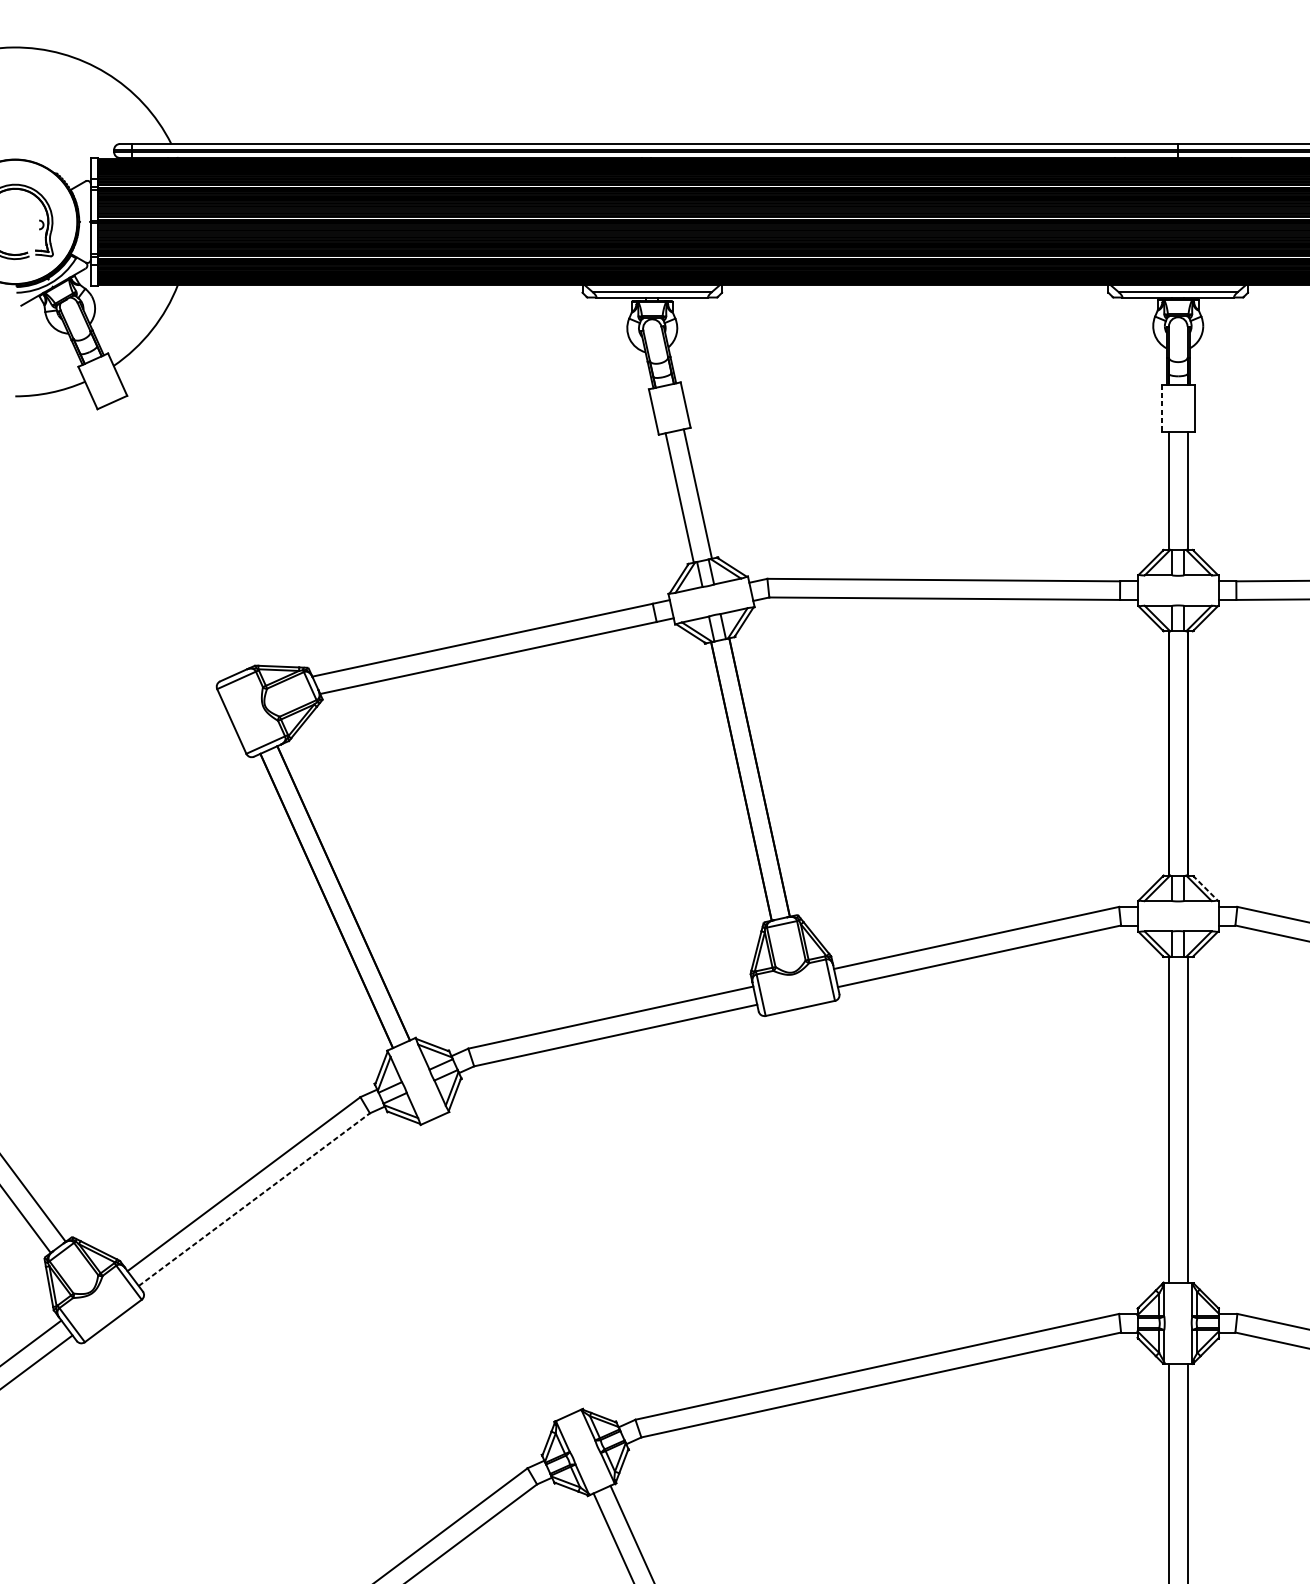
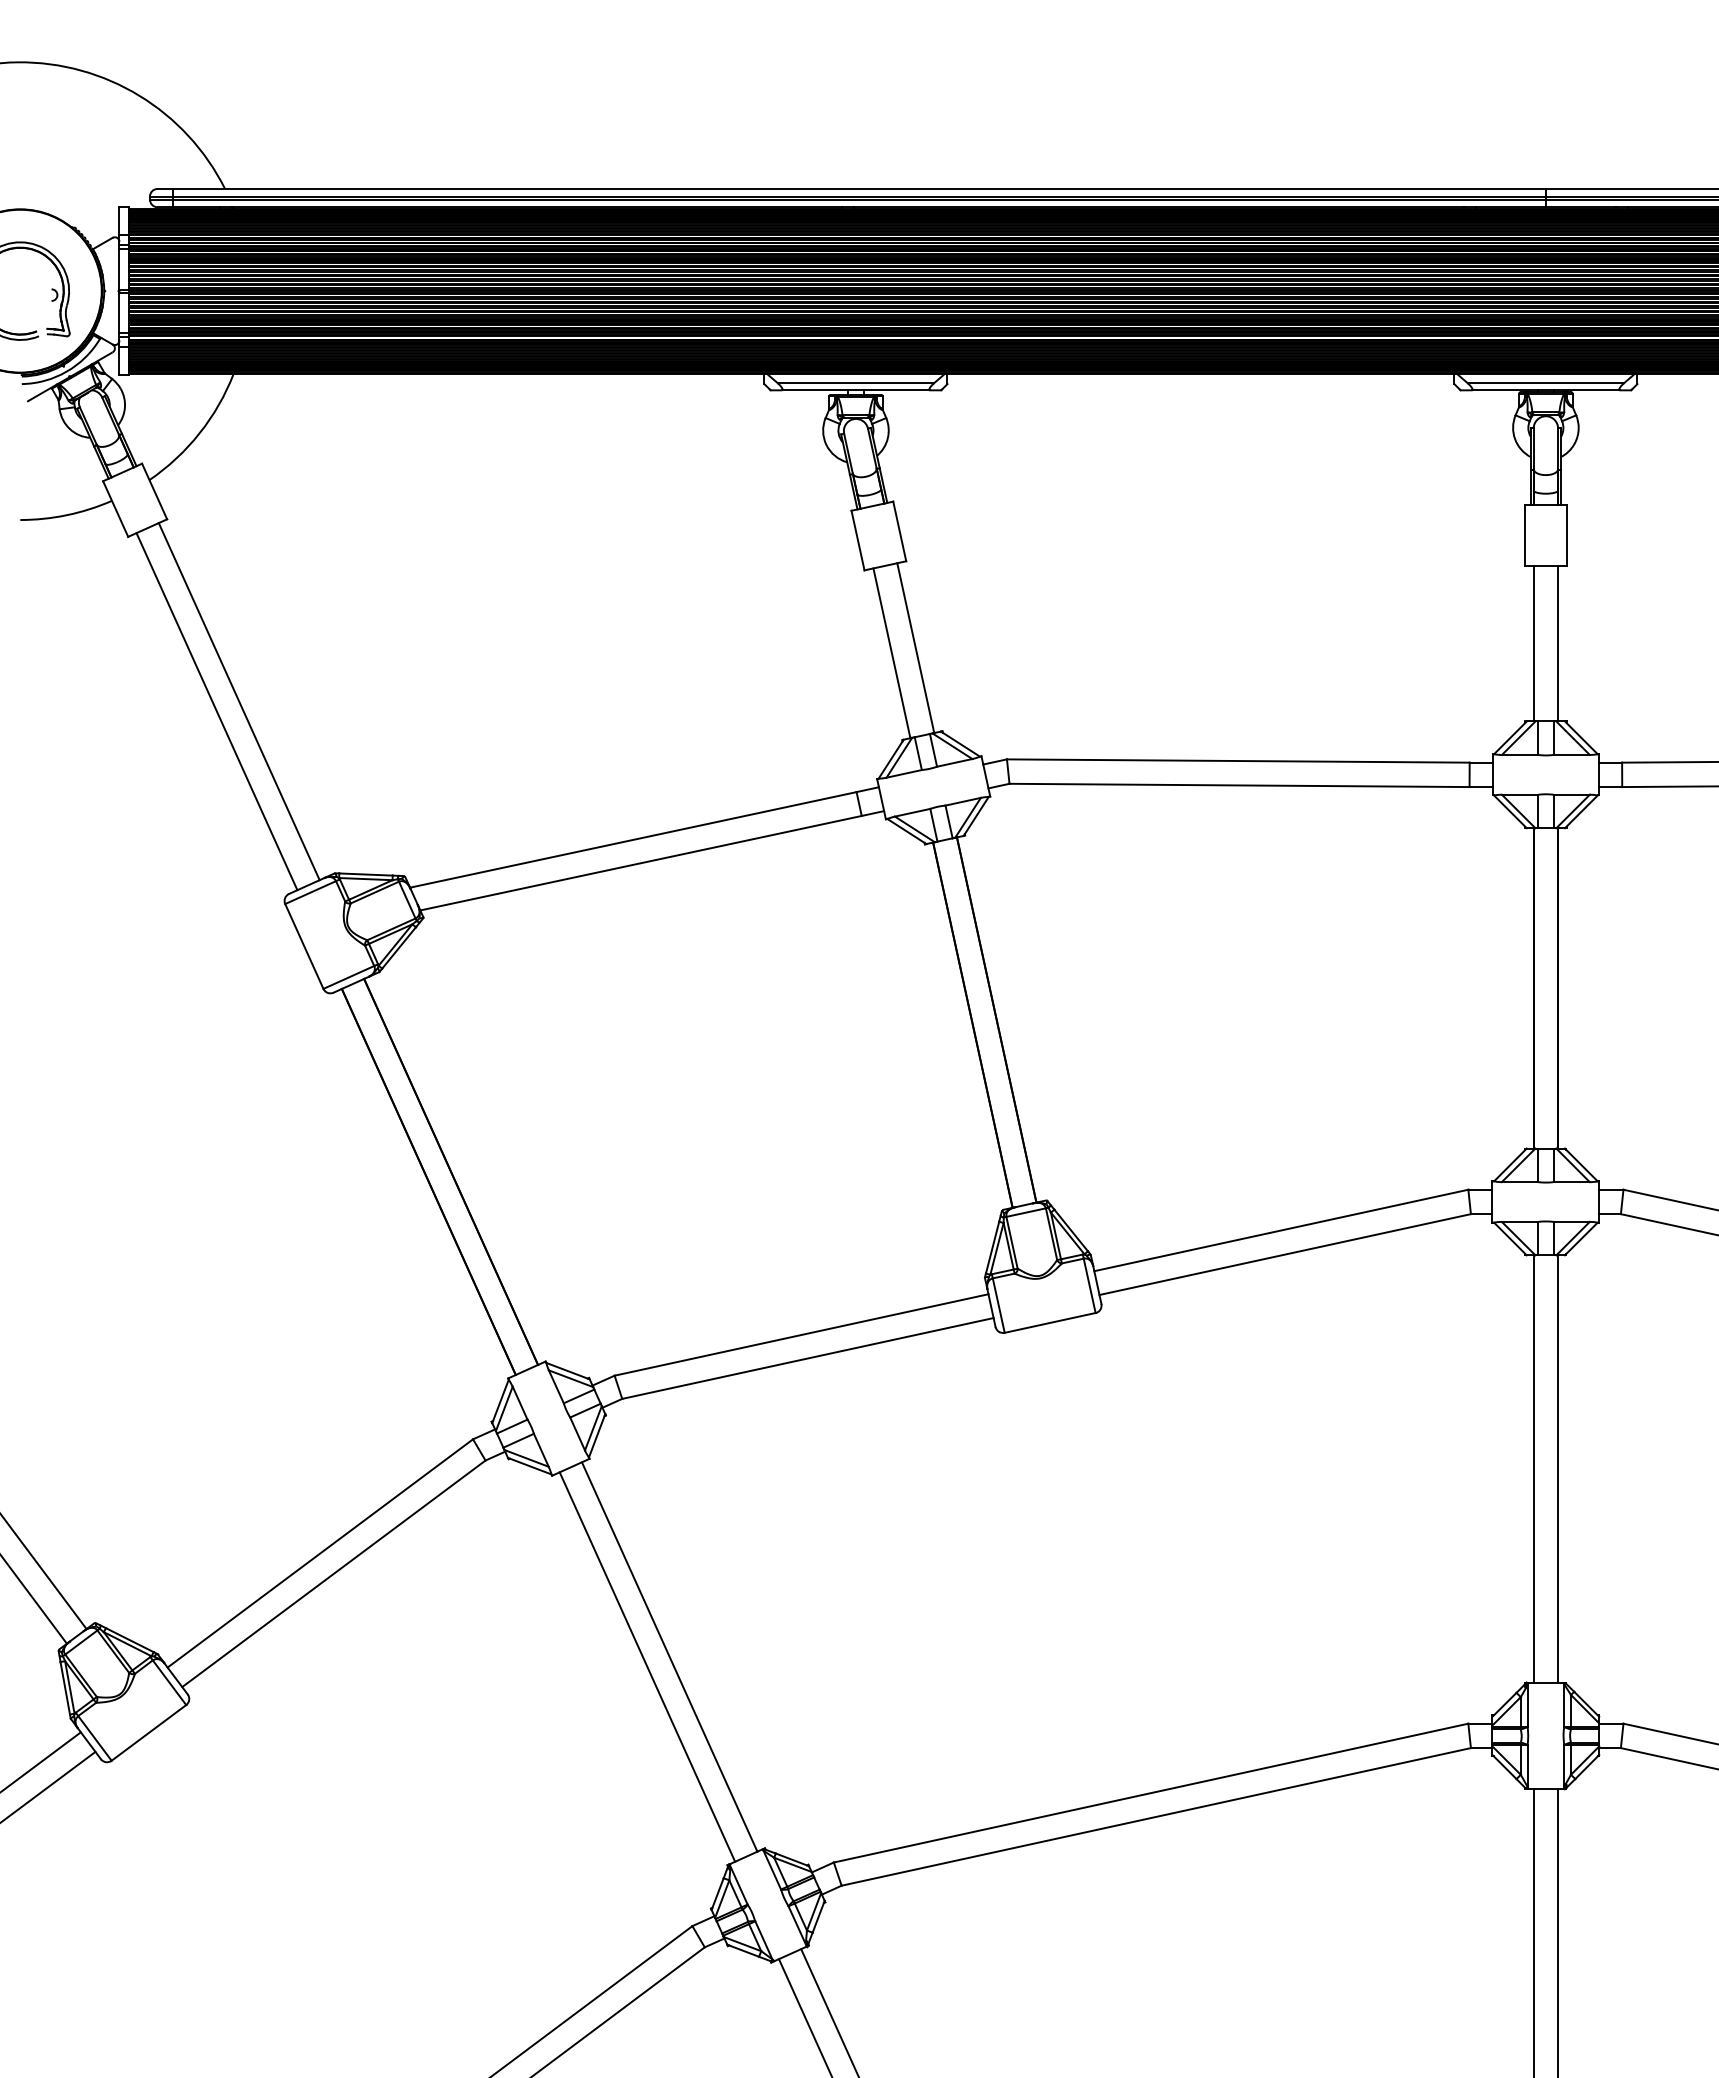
line: (1161, 408) -> (1524, 535), dashed -> solid
line: (181, 534) -> (238, 701), added
line: (164, 542) -> (216, 711), added
line: (1205, 888) -> (1581, 1165), dashed -> solid
line: (254, 1199) -> (334, 1573), dashed -> solid
line: (510, 1262) -> (669, 1656), added
line: (493, 1270) -> (647, 1666), added

